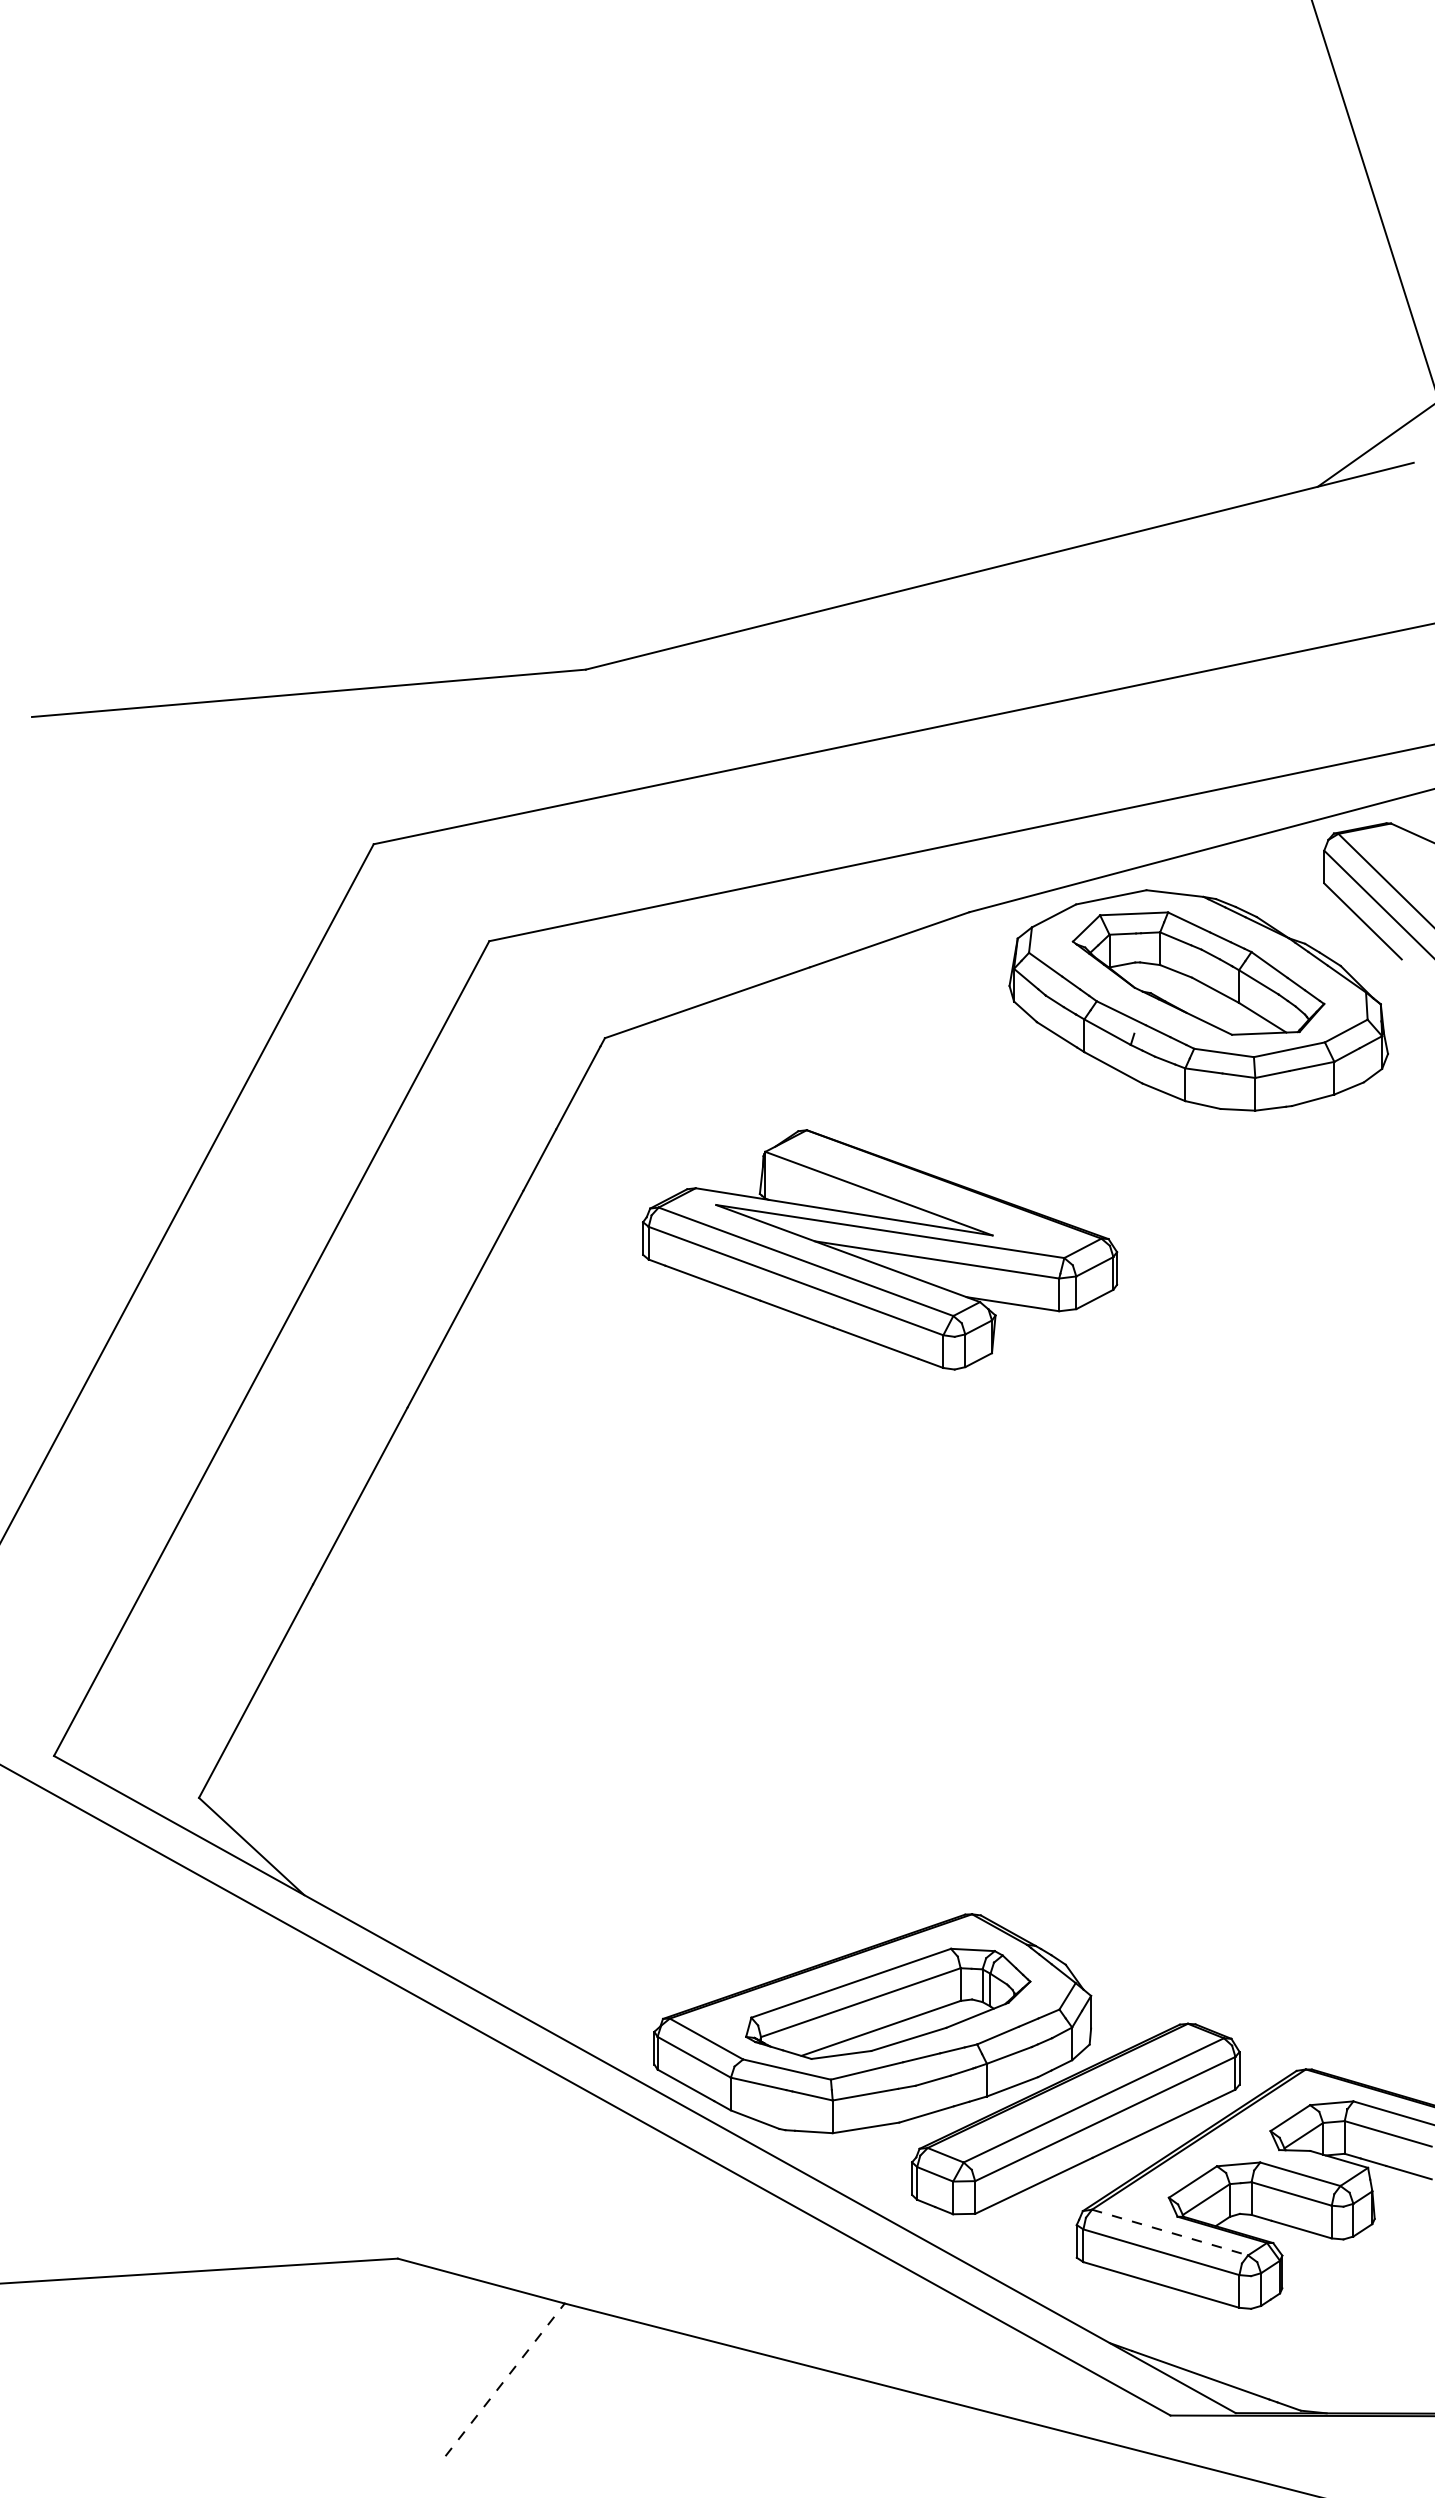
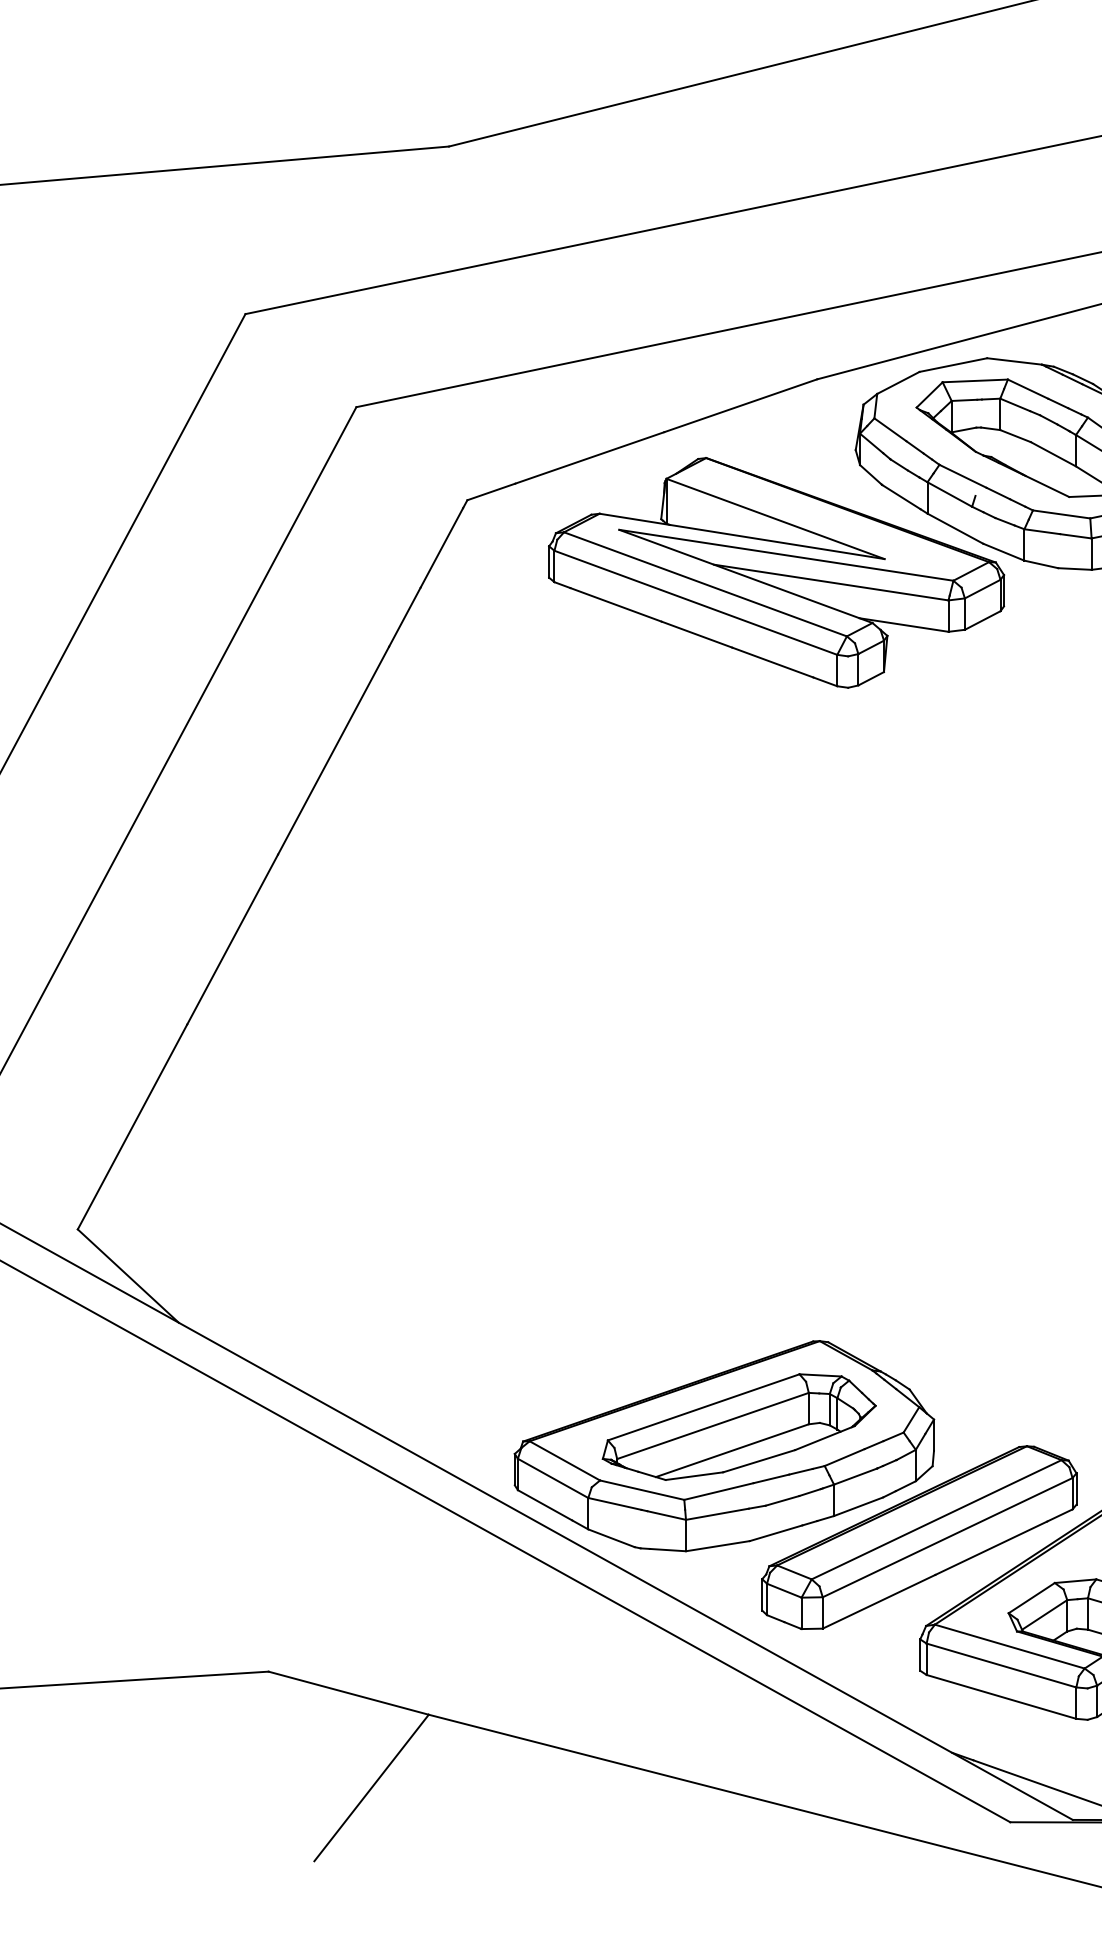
part: (880, 1249) -> (776, 572), moved
line: (1170, 2232) -> (1010, 1646), dashed -> solid
line: (505, 2379) -> (371, 1787), dashed -> solid

